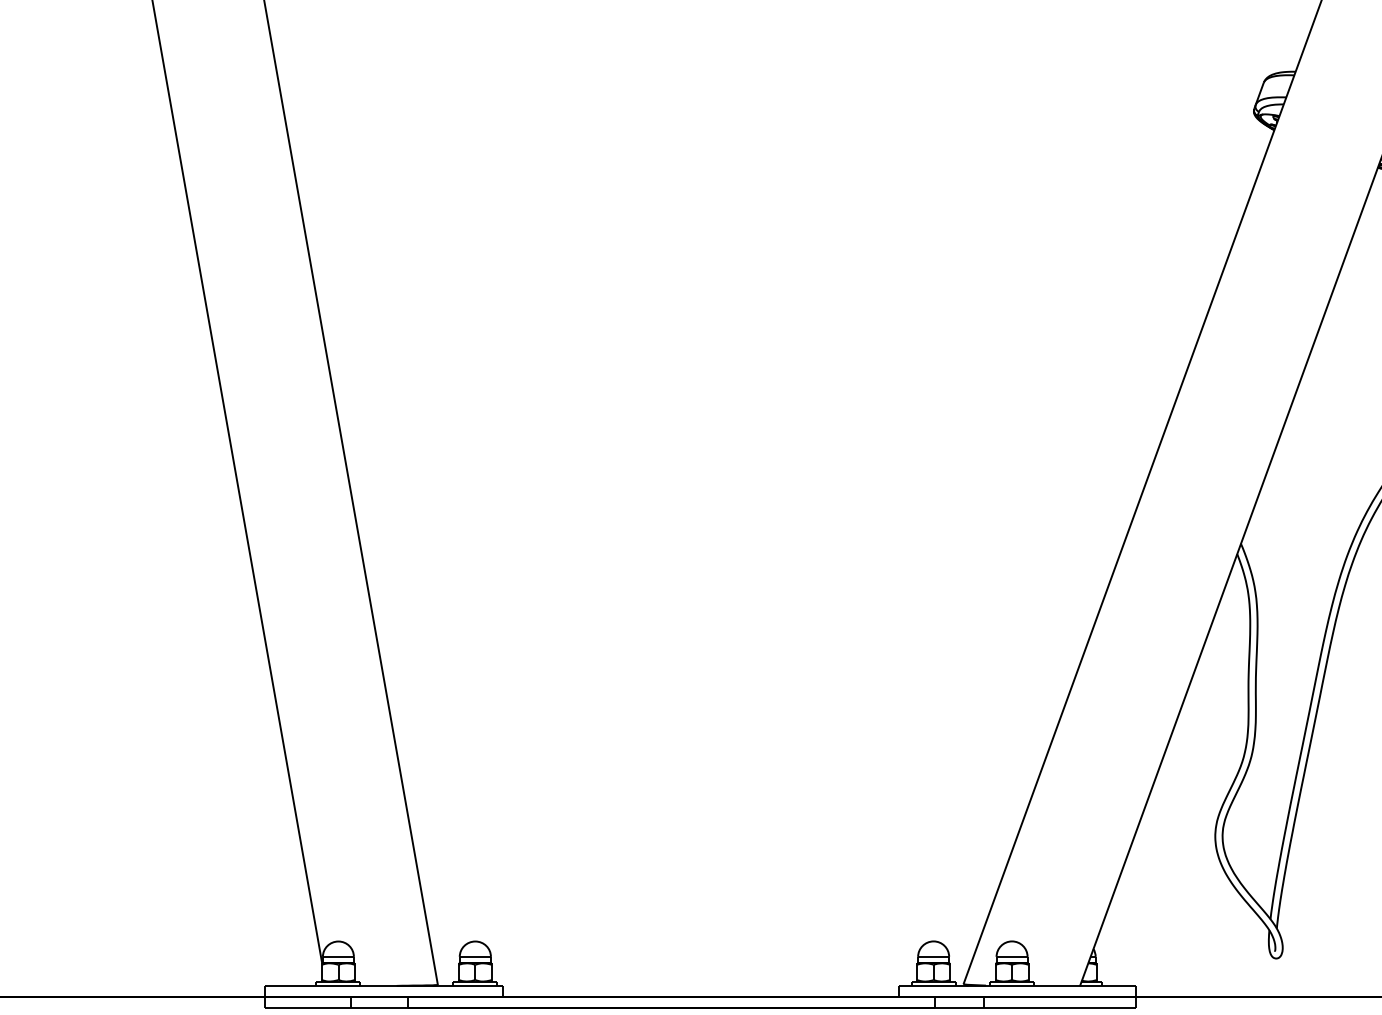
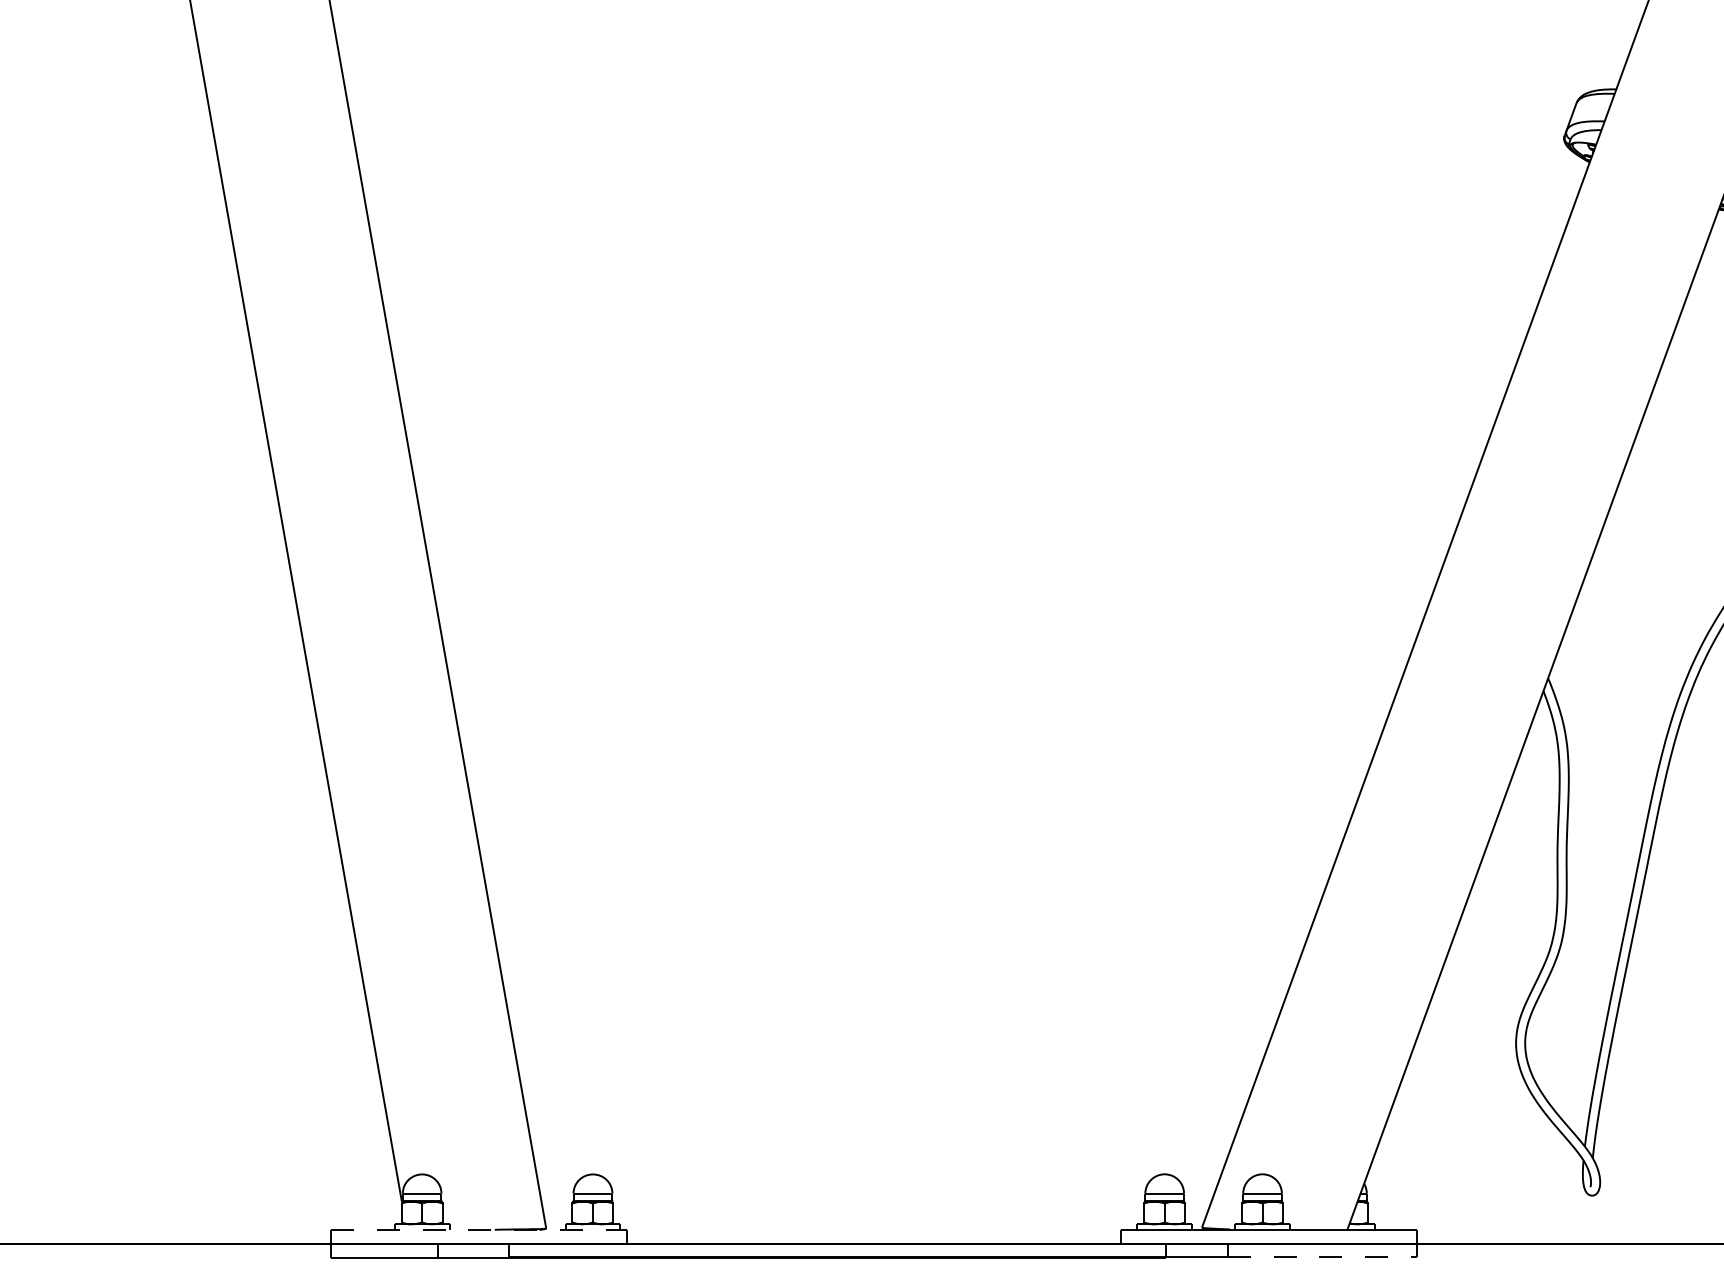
line: (384, 986) -> (479, 1230), solid -> dashed
line: (1060, 1008) -> (1322, 1257), solid -> dashed

